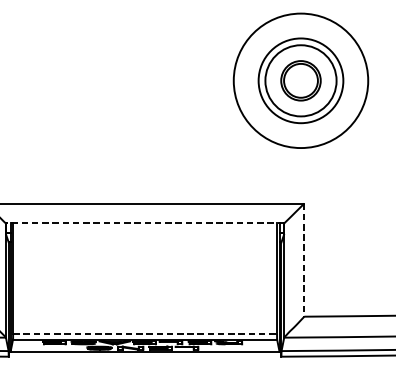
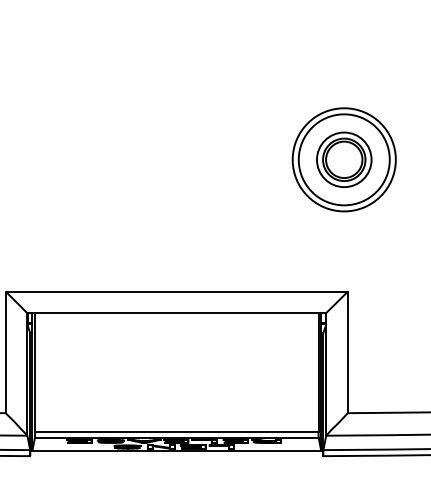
circle: (300, 80) -> (343, 159), size x0.71
circle: (300, 80) -> (343, 159), size x0.71
line: (144, 223) -> (176, 313), dashed -> solid
line: (304, 260) -> (347, 352), dashed -> solid
line: (144, 333) -> (176, 431), dashed -> solid

